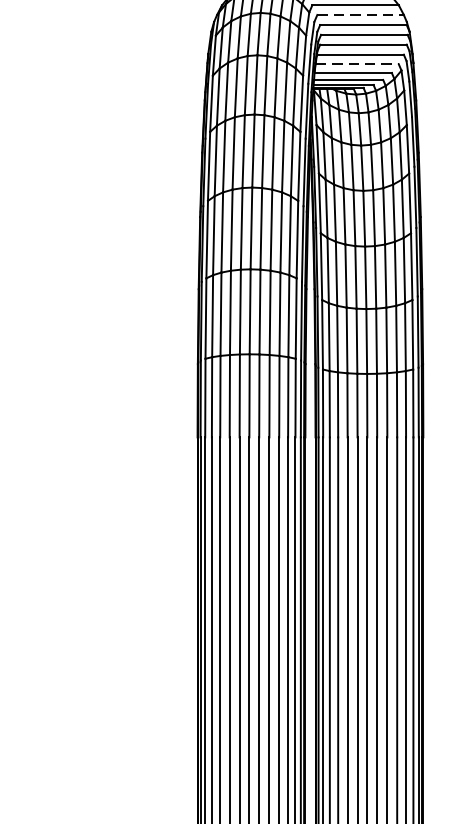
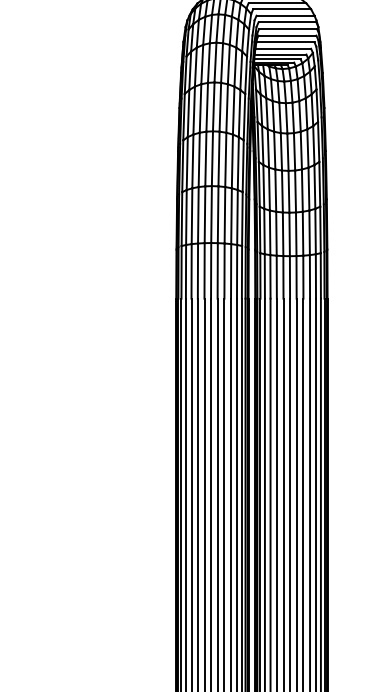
line: (360, 14) -> (285, 15), dashed -> solid
line: (357, 63) -> (283, 48), dashed -> solid

